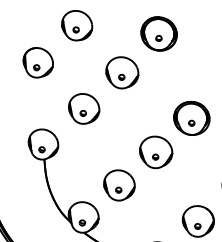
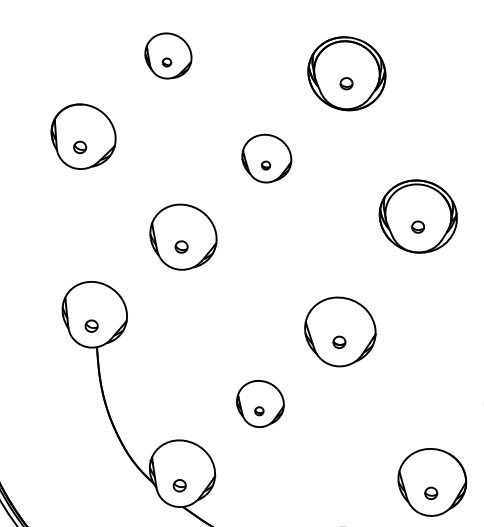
part: (77, 25) -> (168, 55), size x0.7
part: (122, 72) -> (267, 157), size x0.7
part: (191, 118) -> (417, 216), moved
part: (119, 185) -> (260, 404), size x0.7

